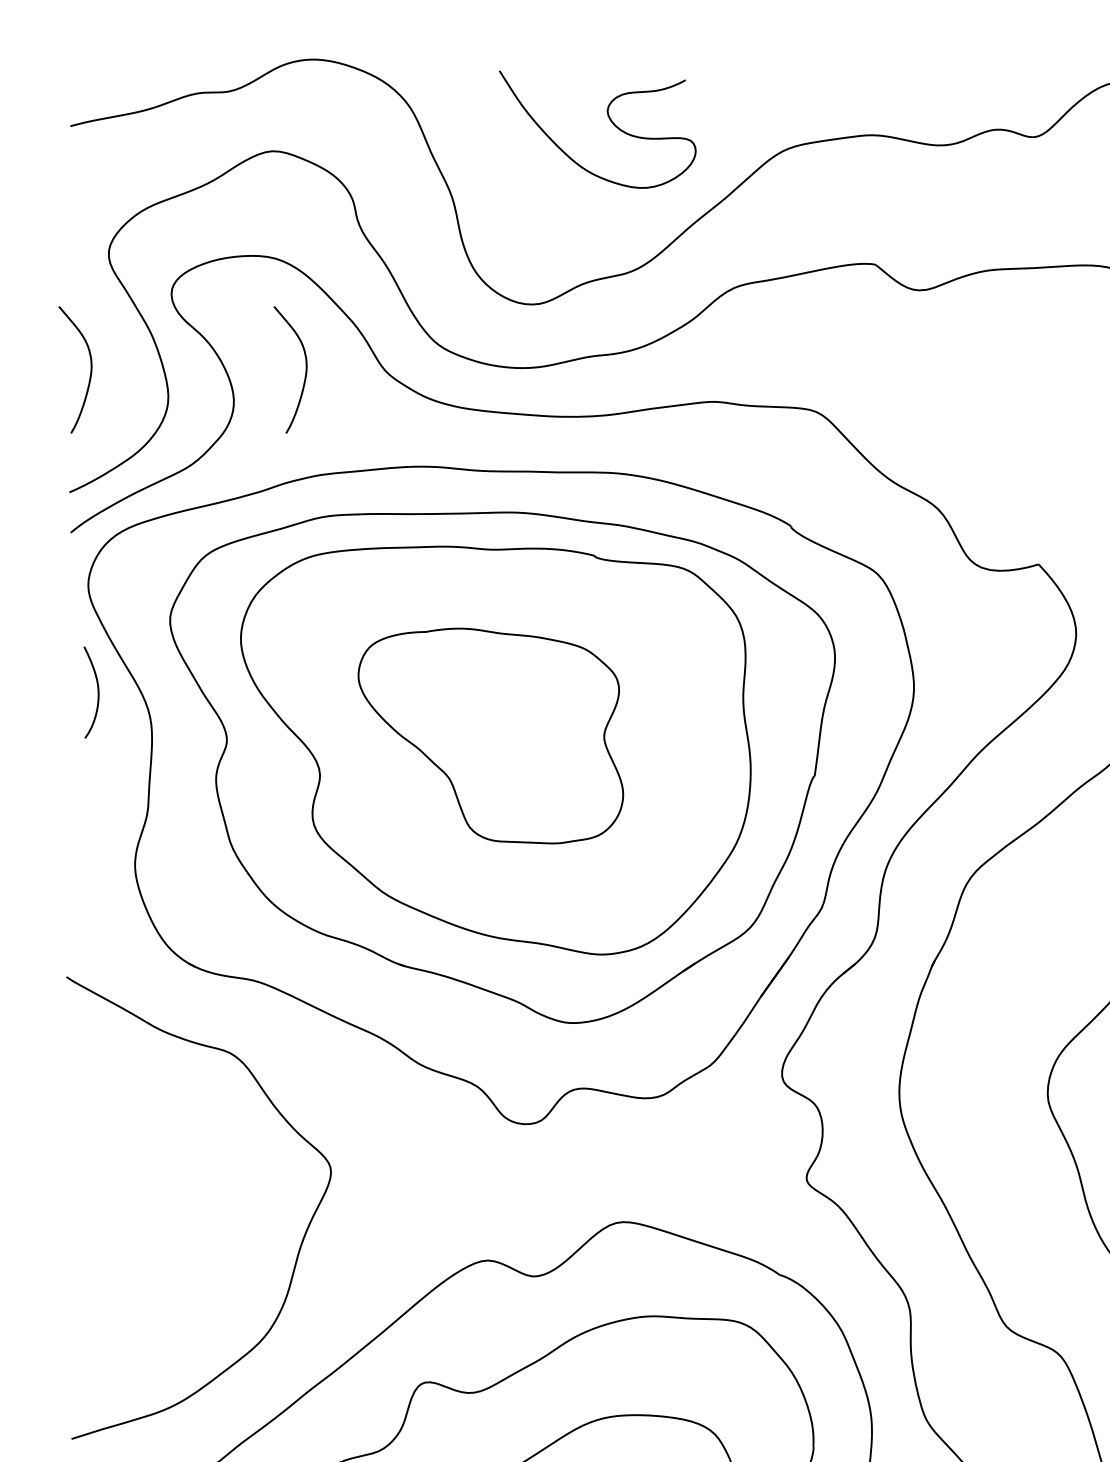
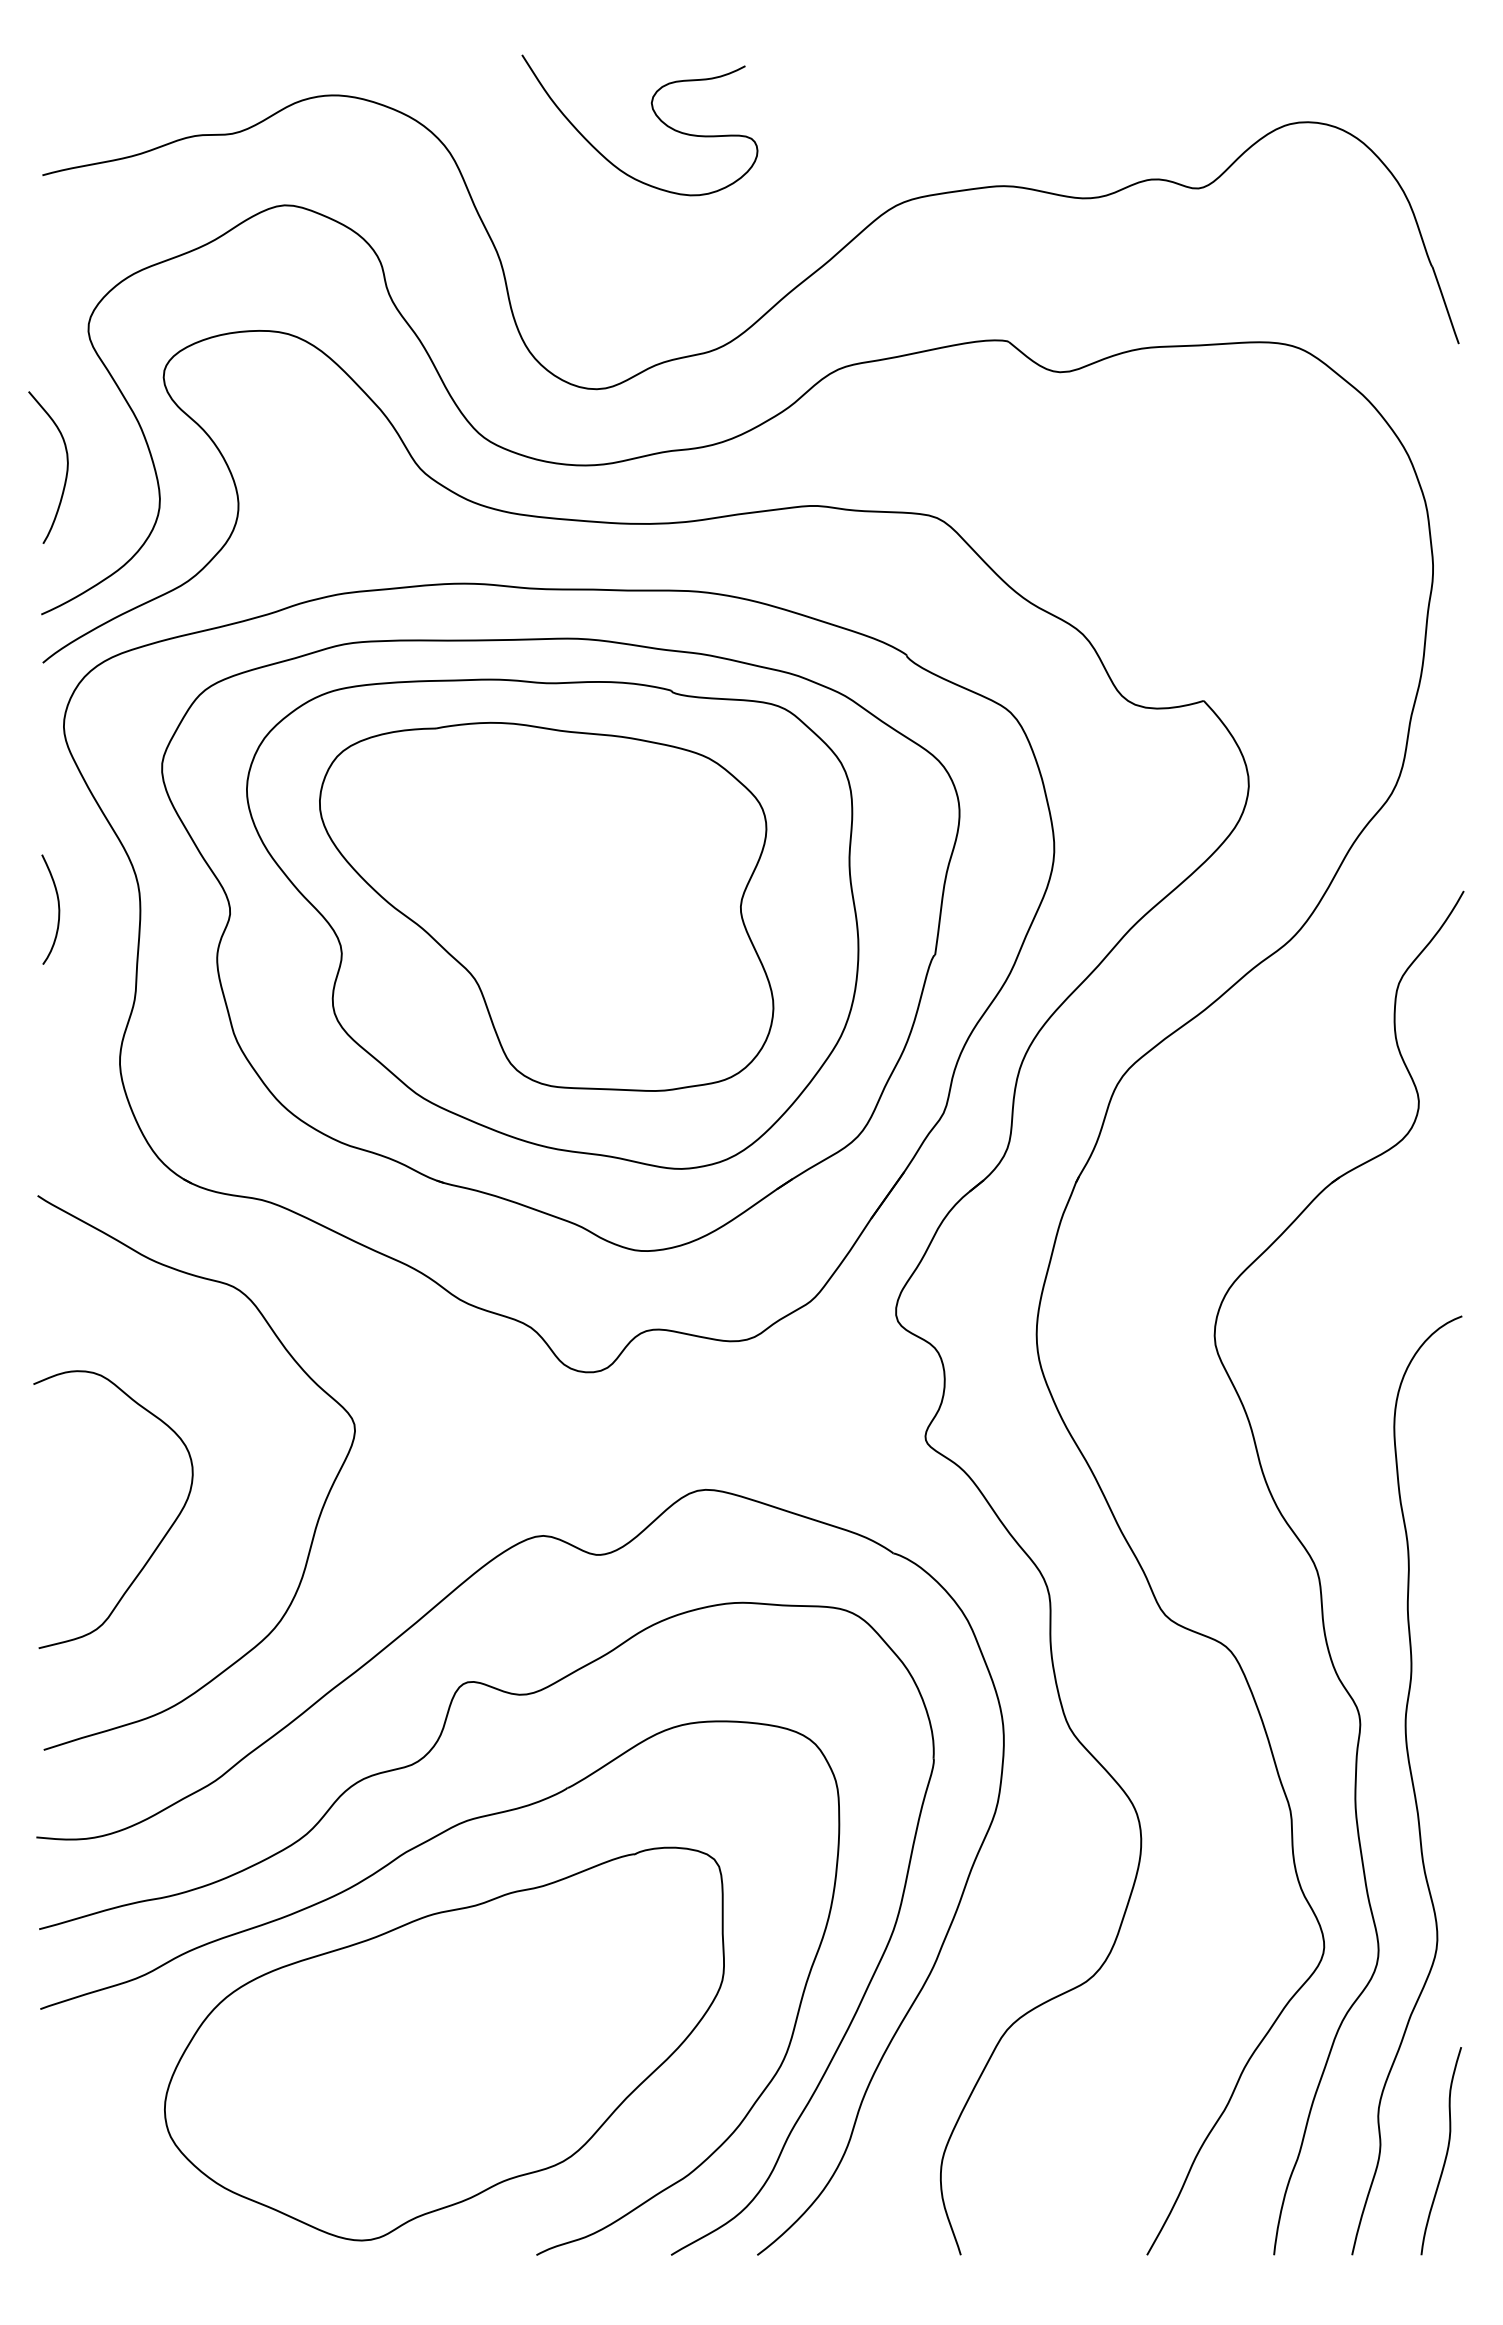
curve: (609, 120) -> (654, 114), moved
curve: (305, 369) -> (324, 467), removed
curve: (97, 692) -> (58, 909), moved
part: (490, 735) -> (546, 906), size x1.43
curve: (168, 1264) -> (160, 1540), added

